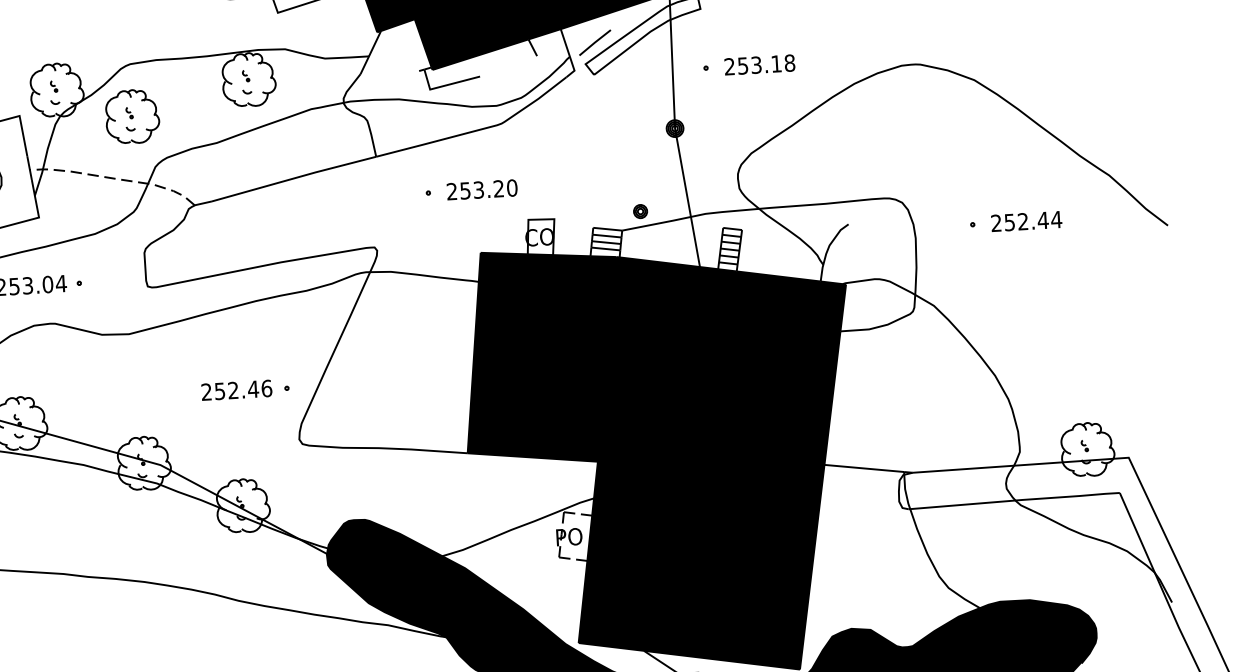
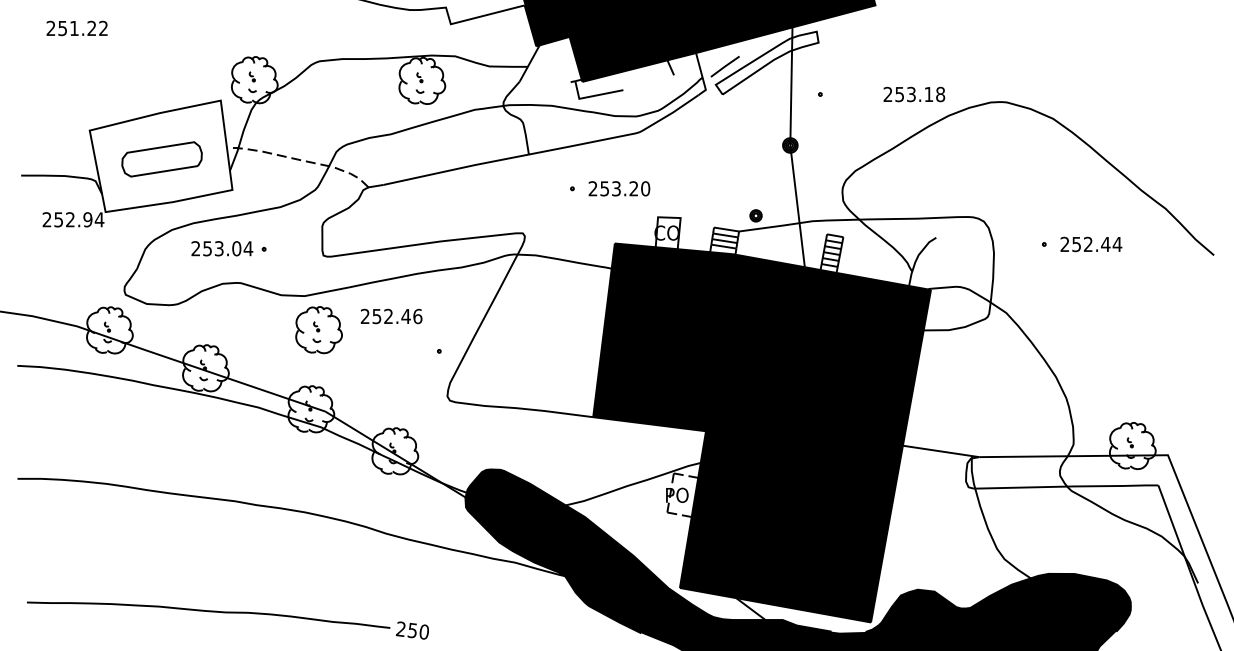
text: (760, 64) -> (914, 94), moved
part: (131, 117) -> (318, 330), moved
text: (236, 390) -> (391, 316), moved

